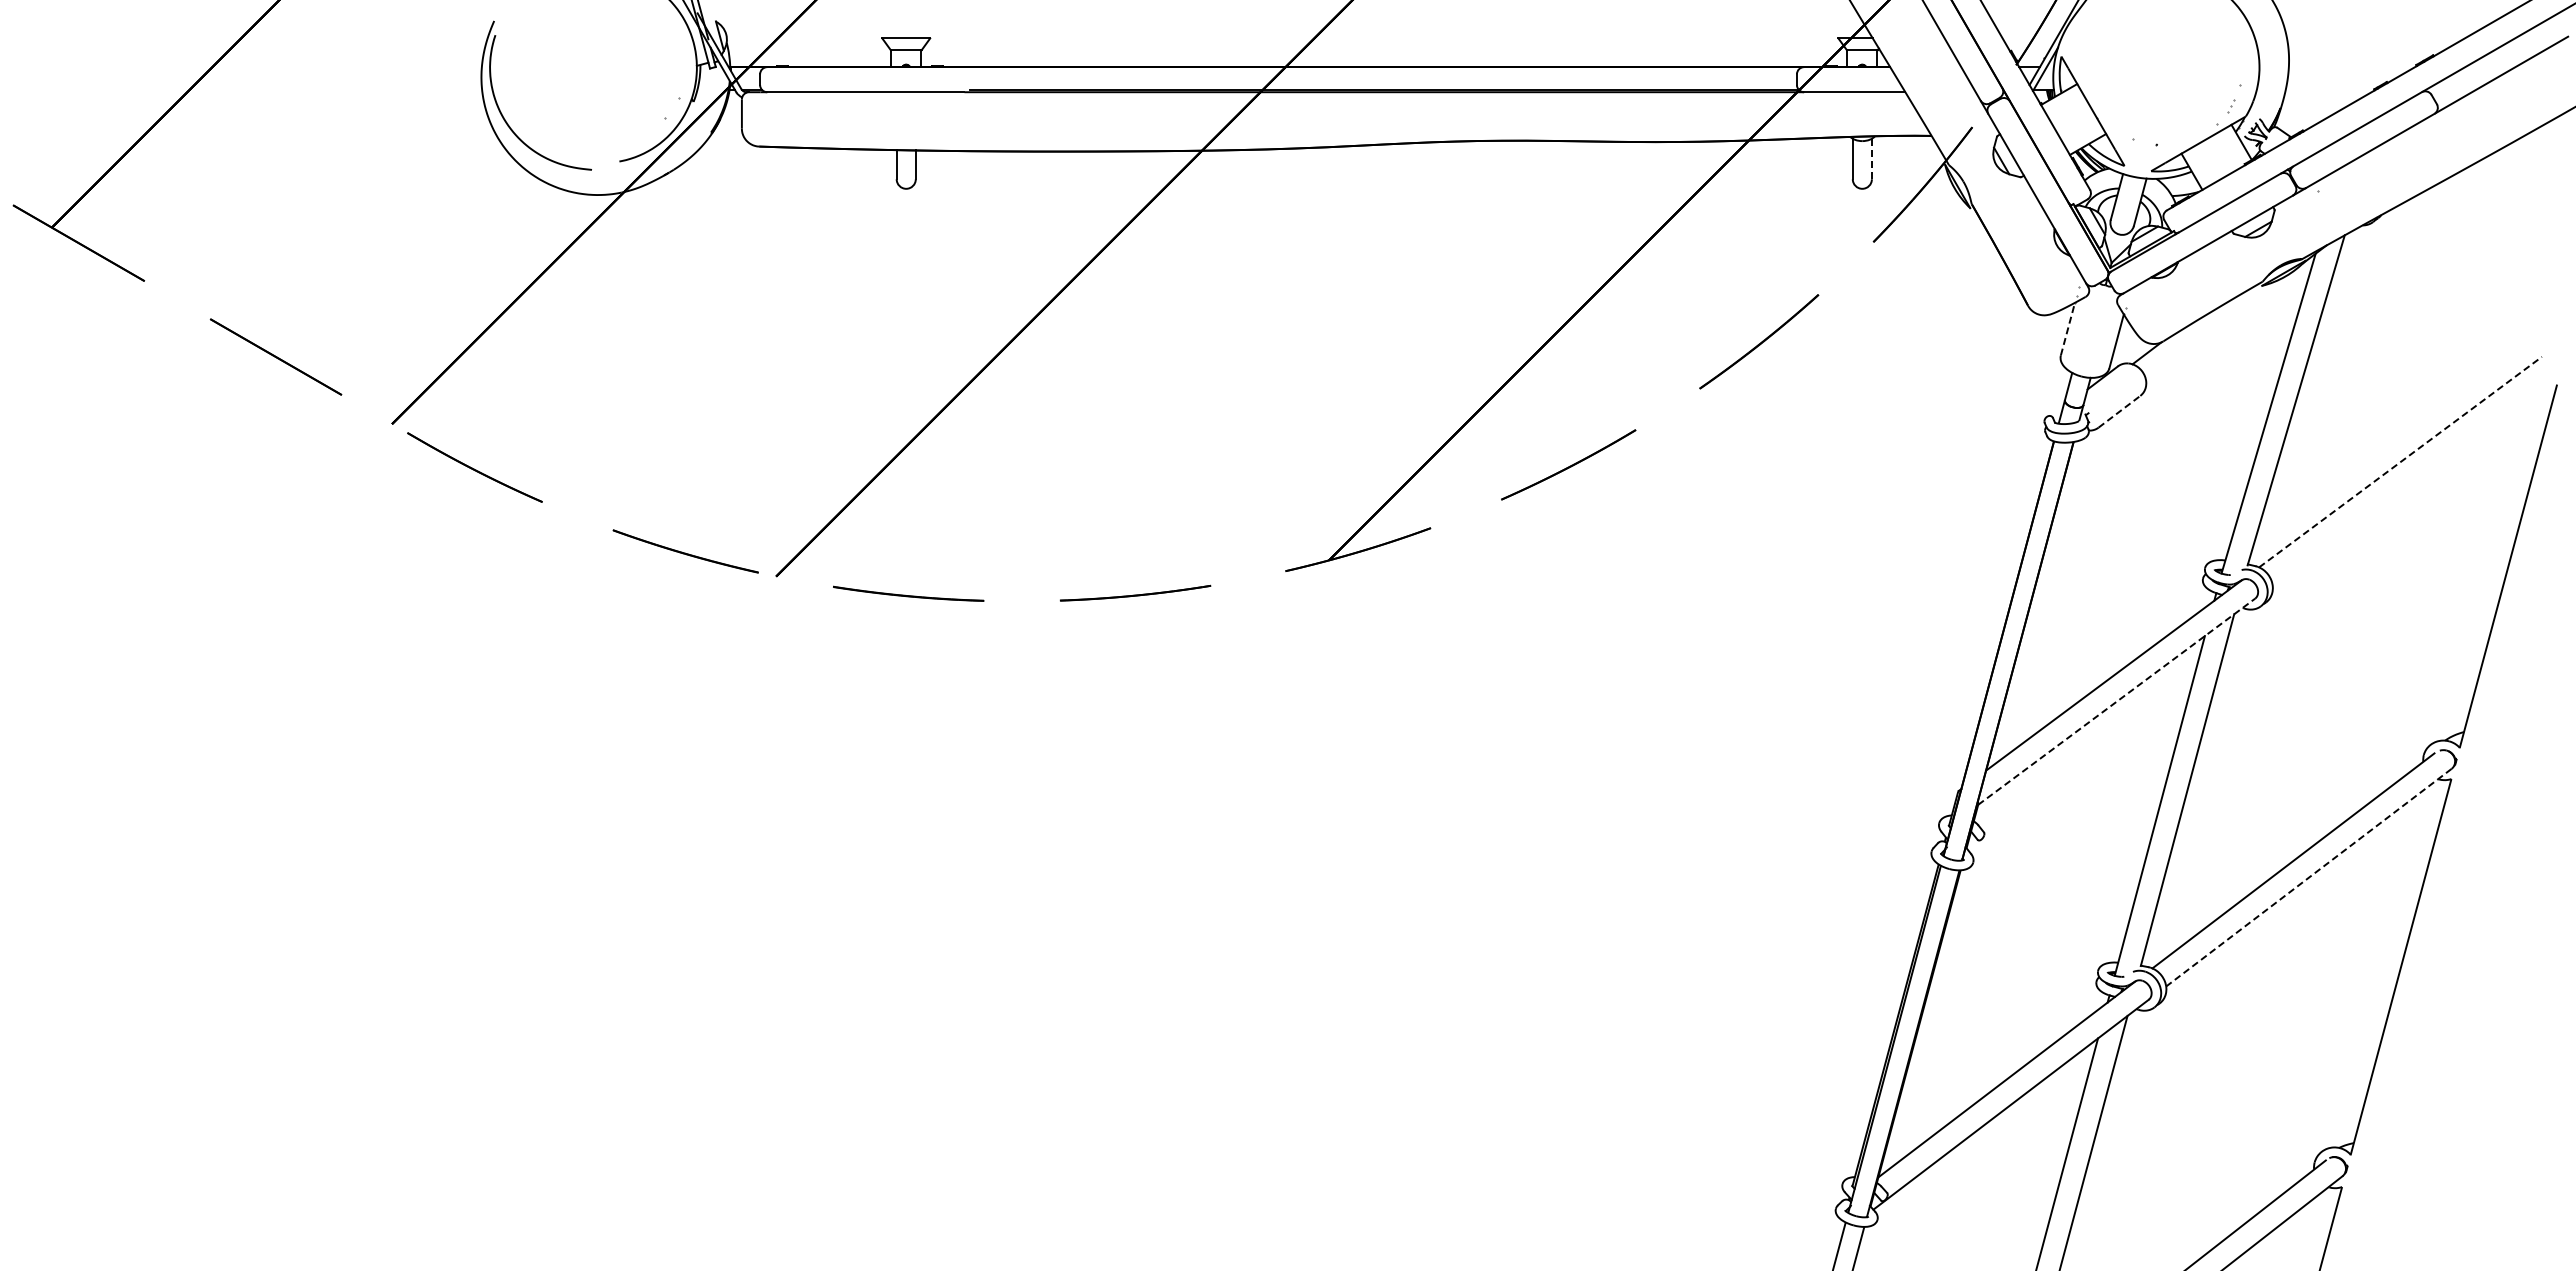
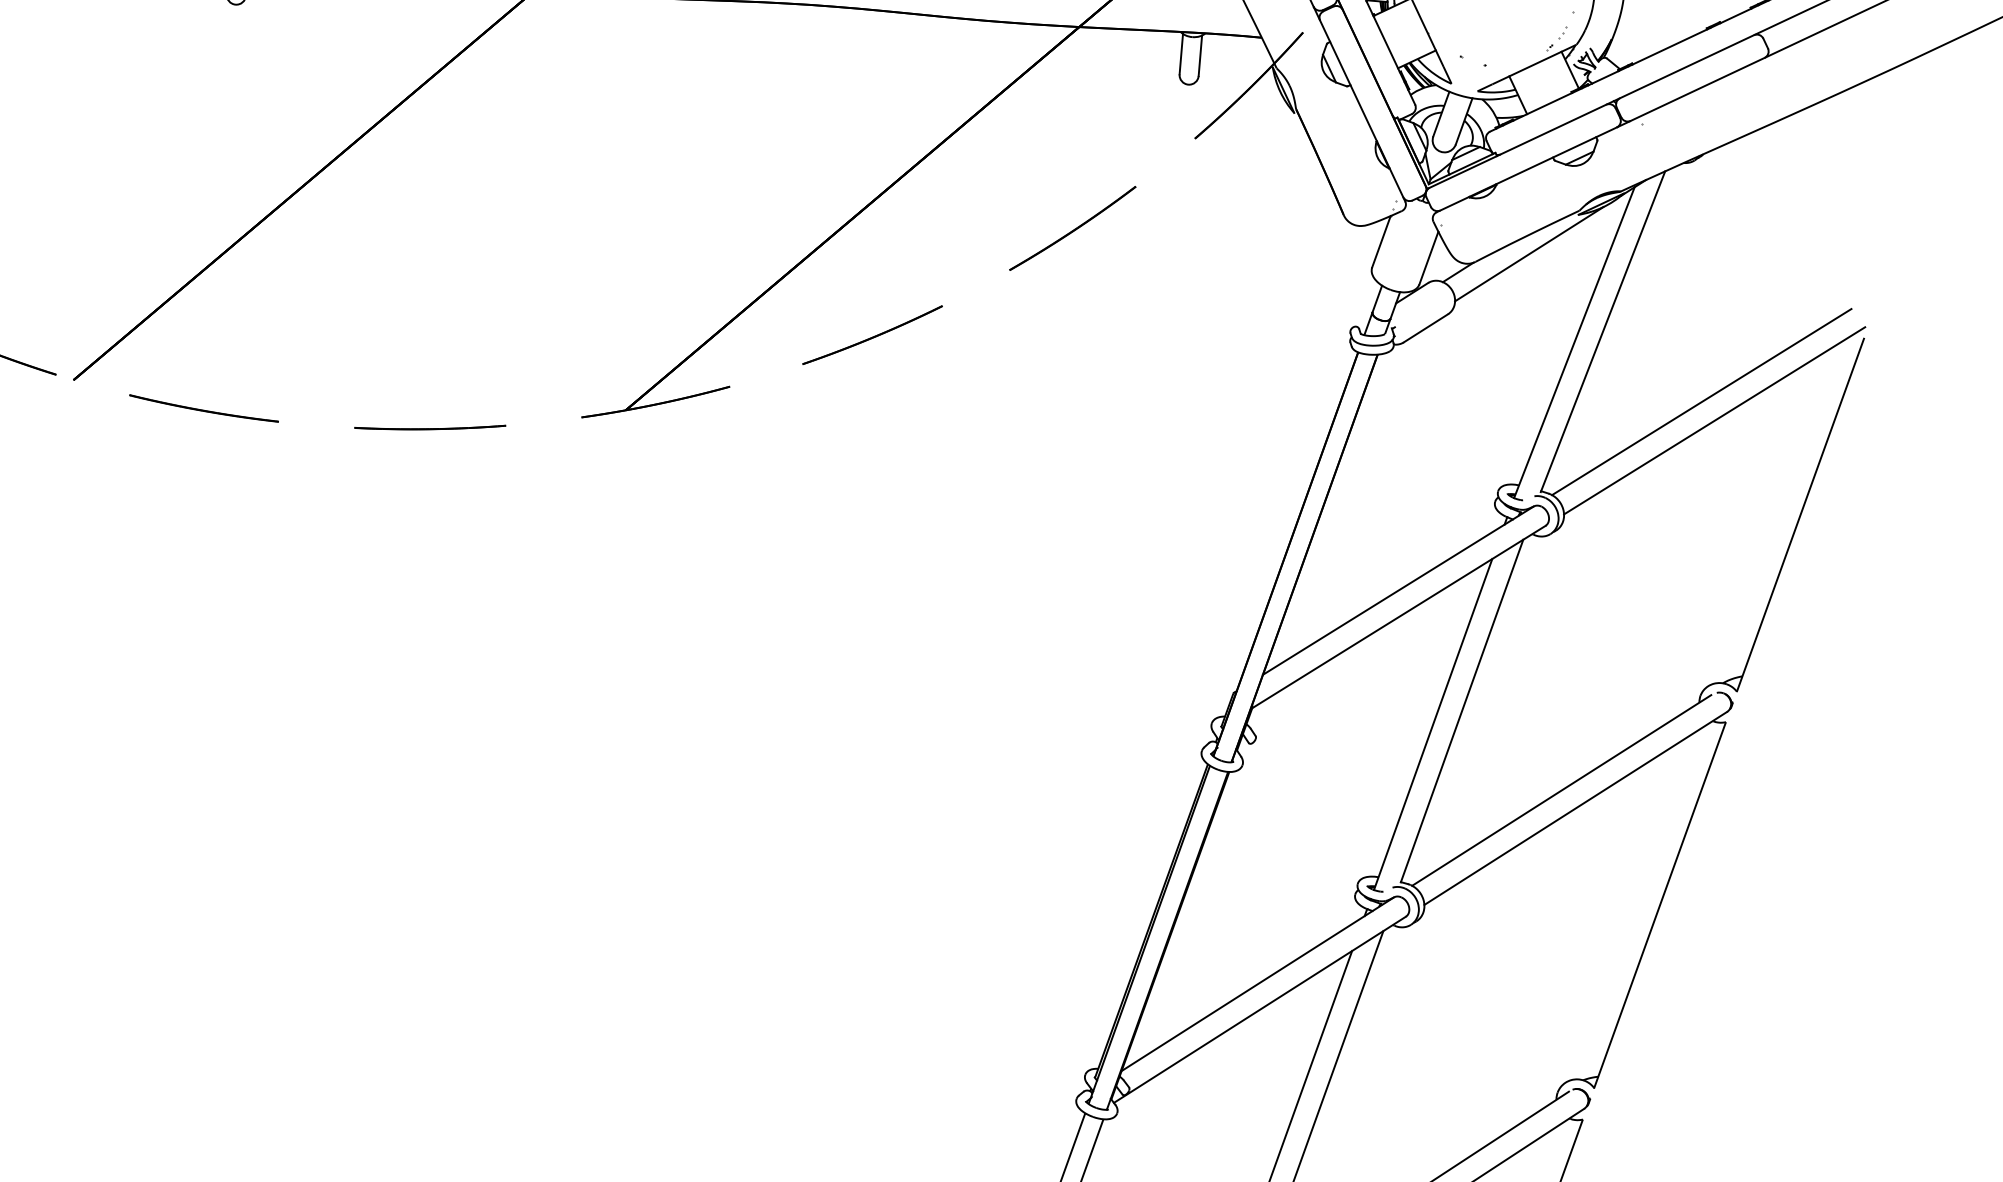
line: (1871, 158) -> (1200, 55), dashed -> solid
line: (2068, 328) -> (1382, 241), dashed -> solid
line: (2216, 329) -> (1529, 254), added
line: (2119, 411) -> (1425, 328), dashed -> solid
line: (2400, 461) -> (1701, 401), dashed -> solid
line: (2414, 479) -> (1714, 420), added
line: (2116, 701) -> (1398, 616), dashed -> solid
line: (2308, 878) -> (1575, 809), dashed -> solid

